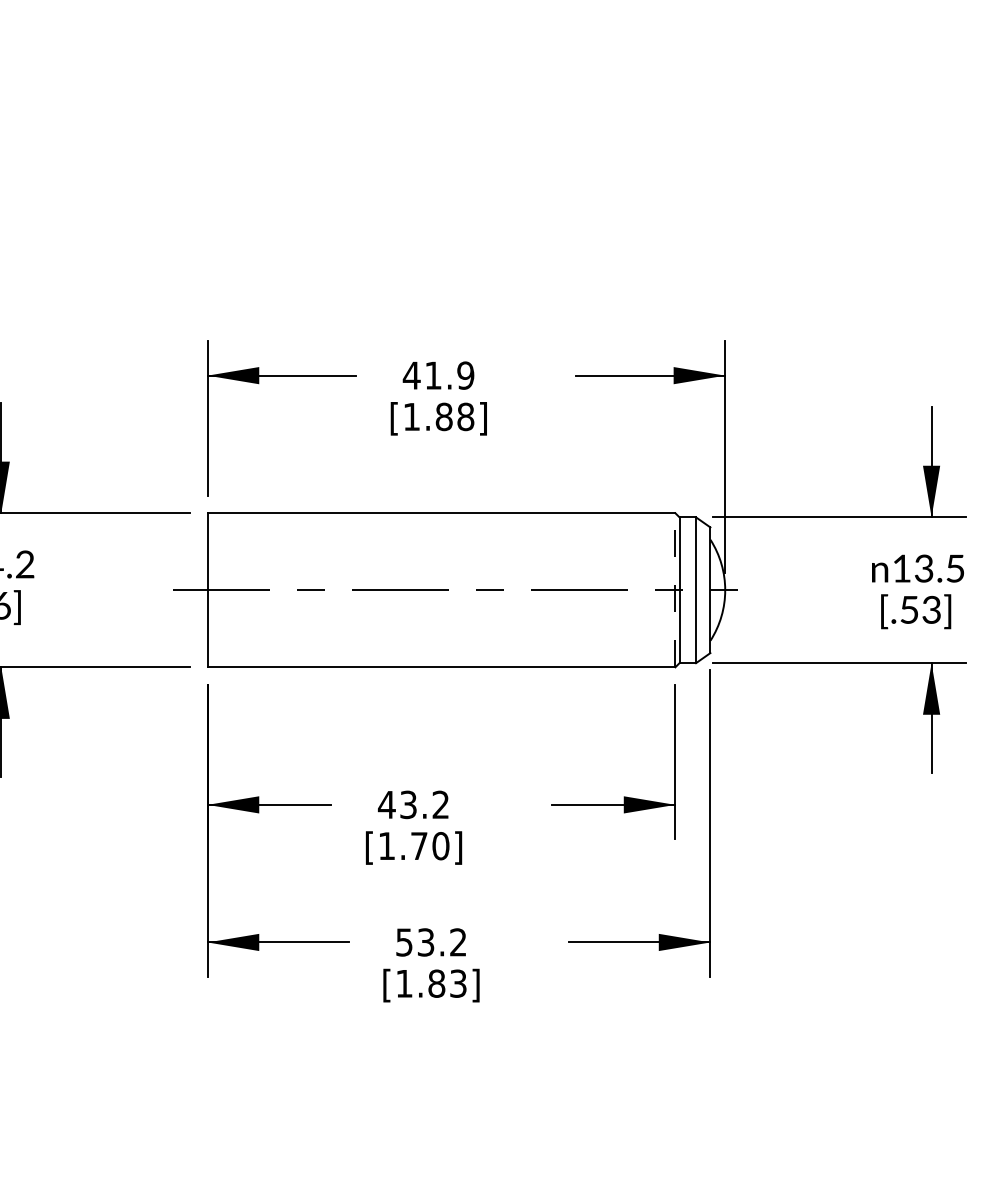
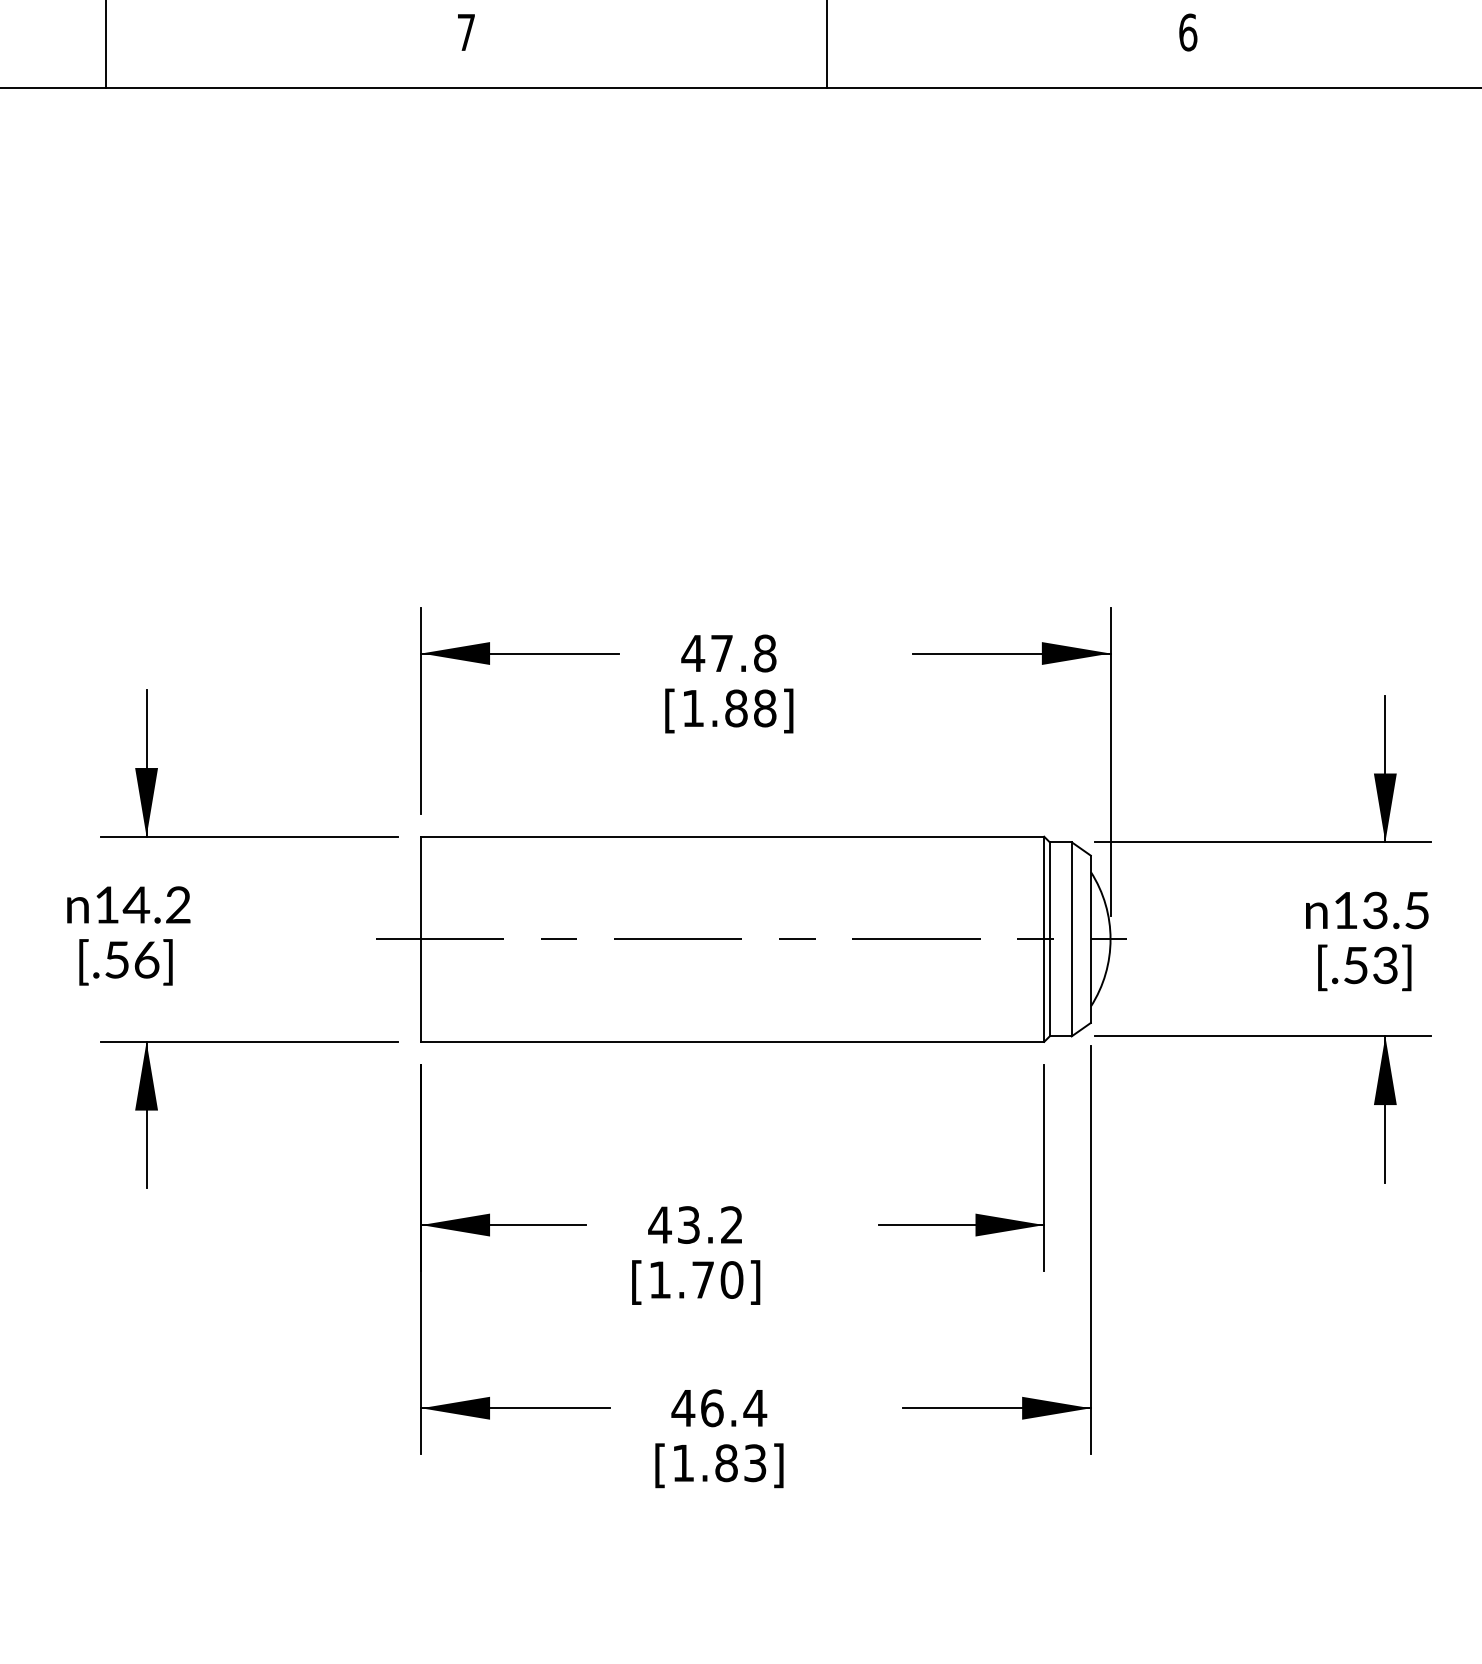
text: (449, 375) -> (743, 653), 41.9 -> 47.8
line: (675, 590) -> (1044, 939), dashed -> solid
text: (431, 942) -> (719, 1408), 53.2 -> 46.4

